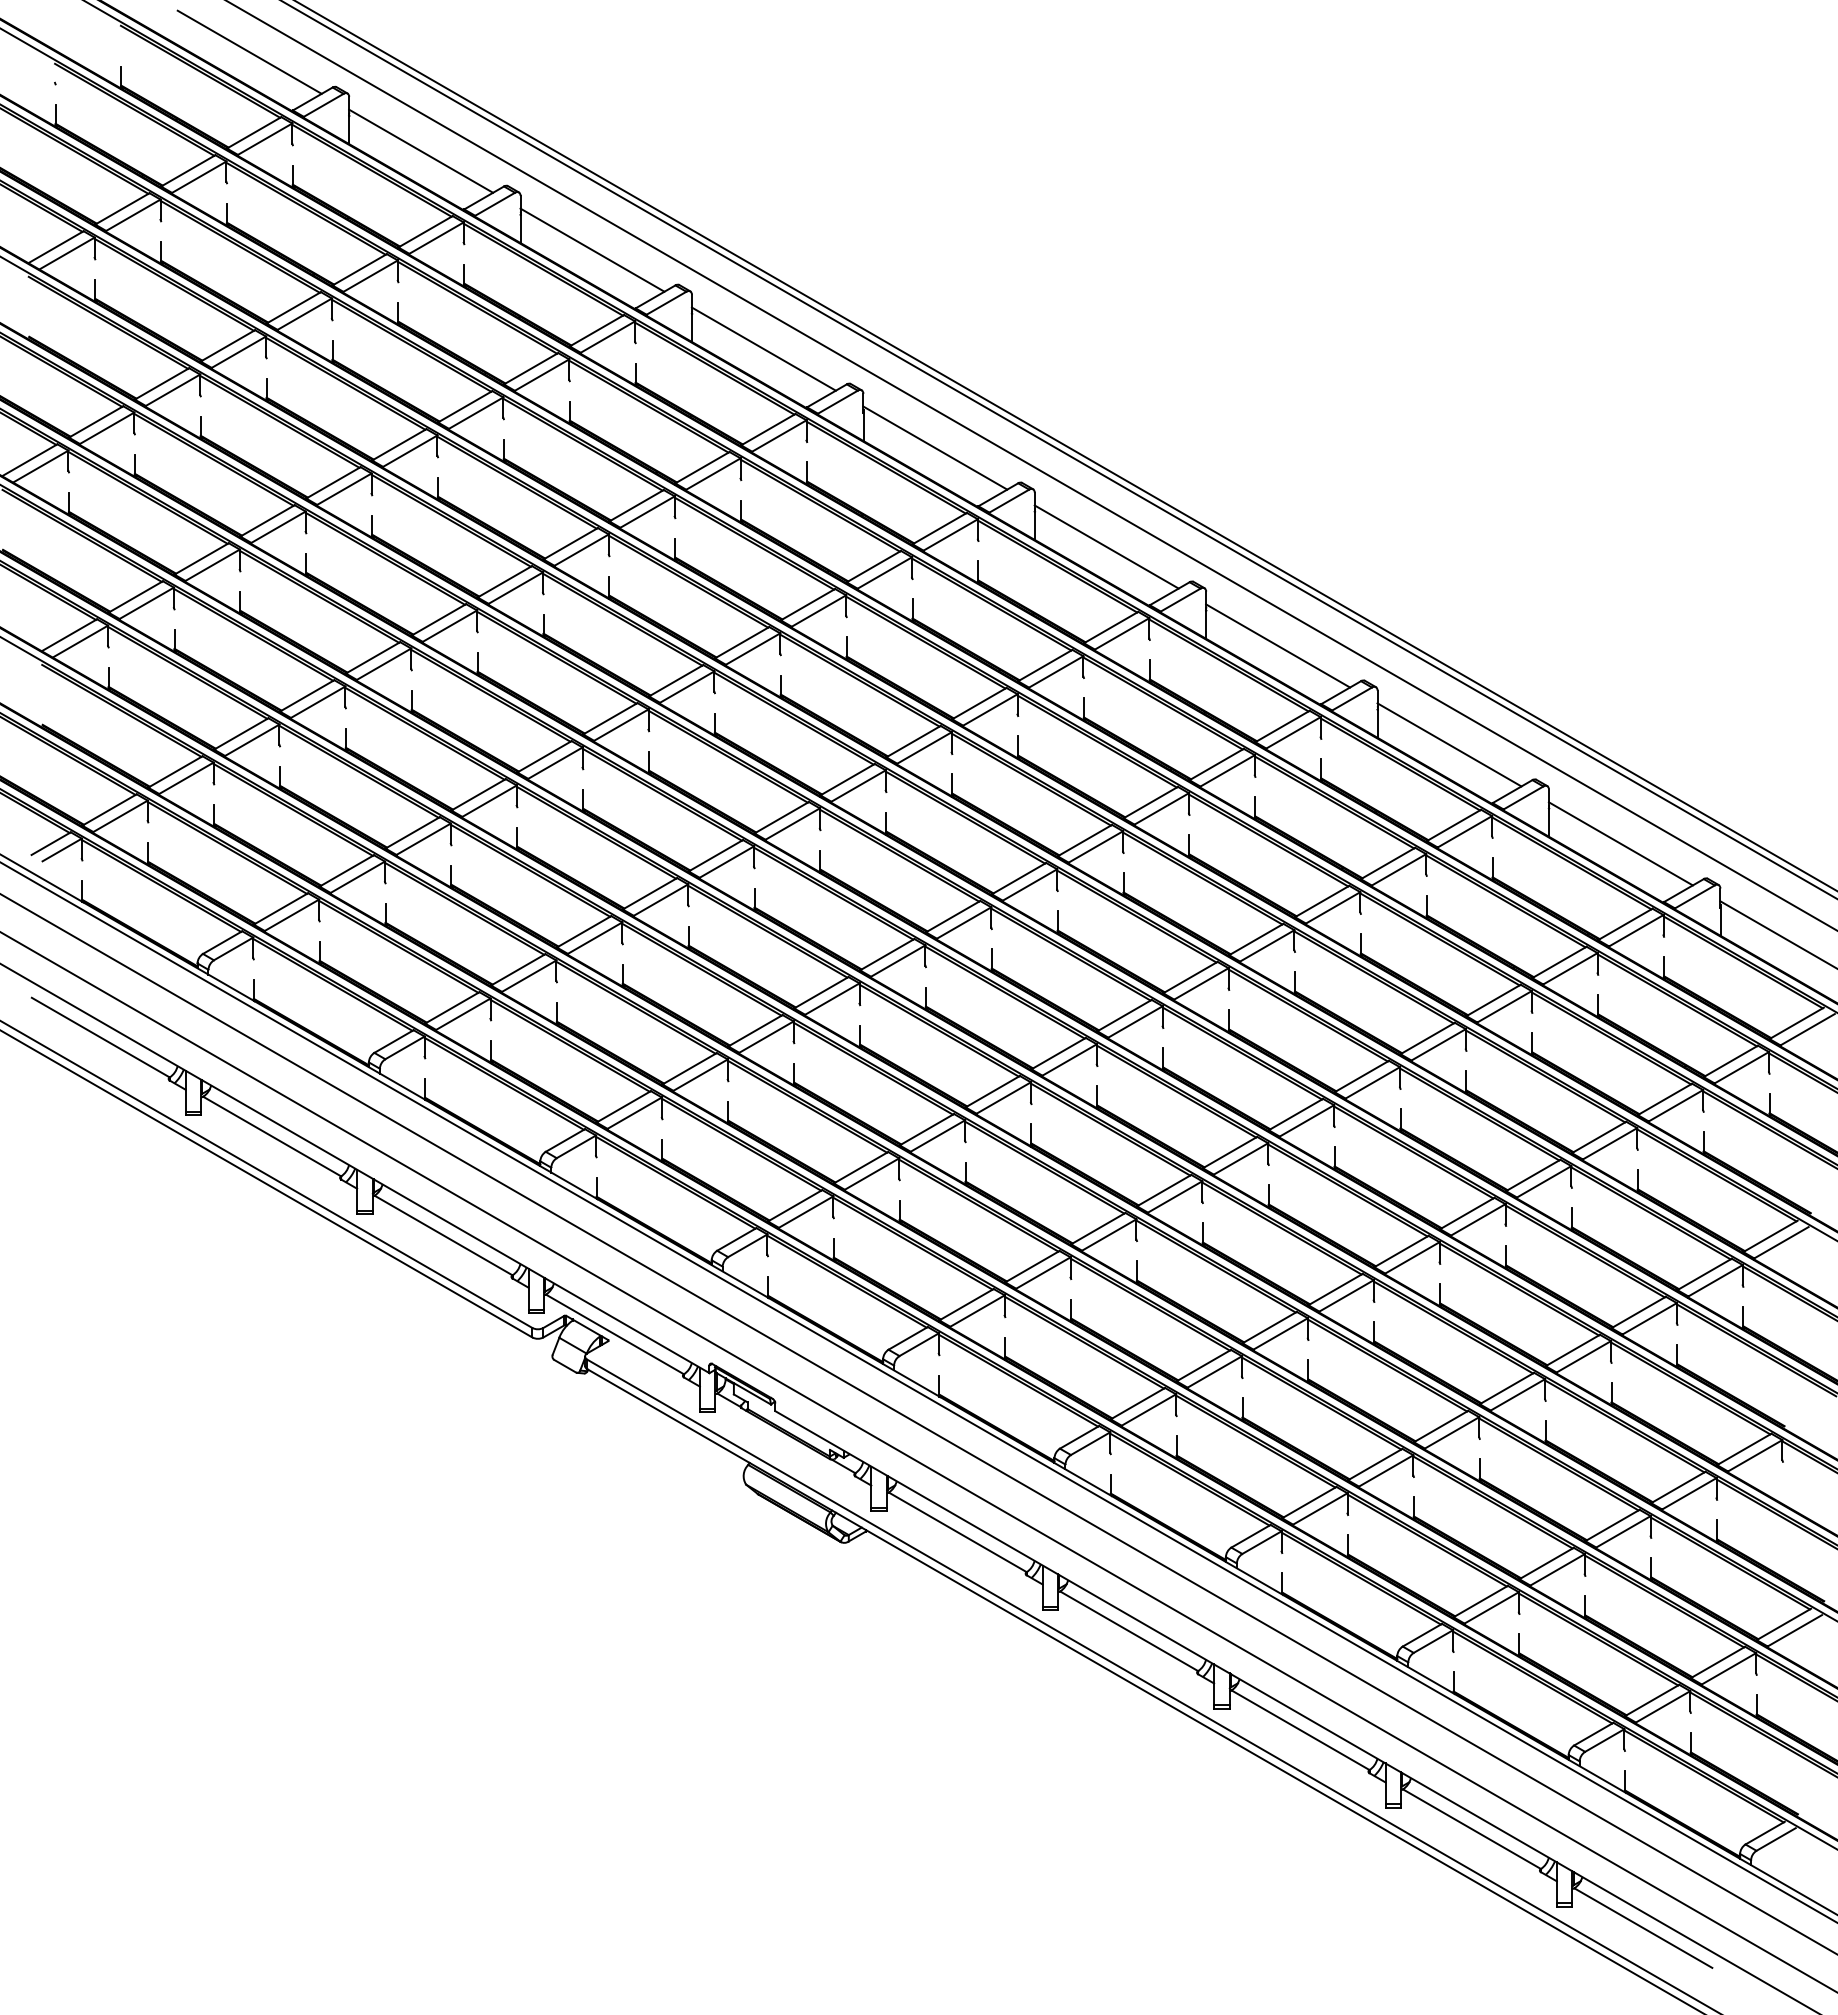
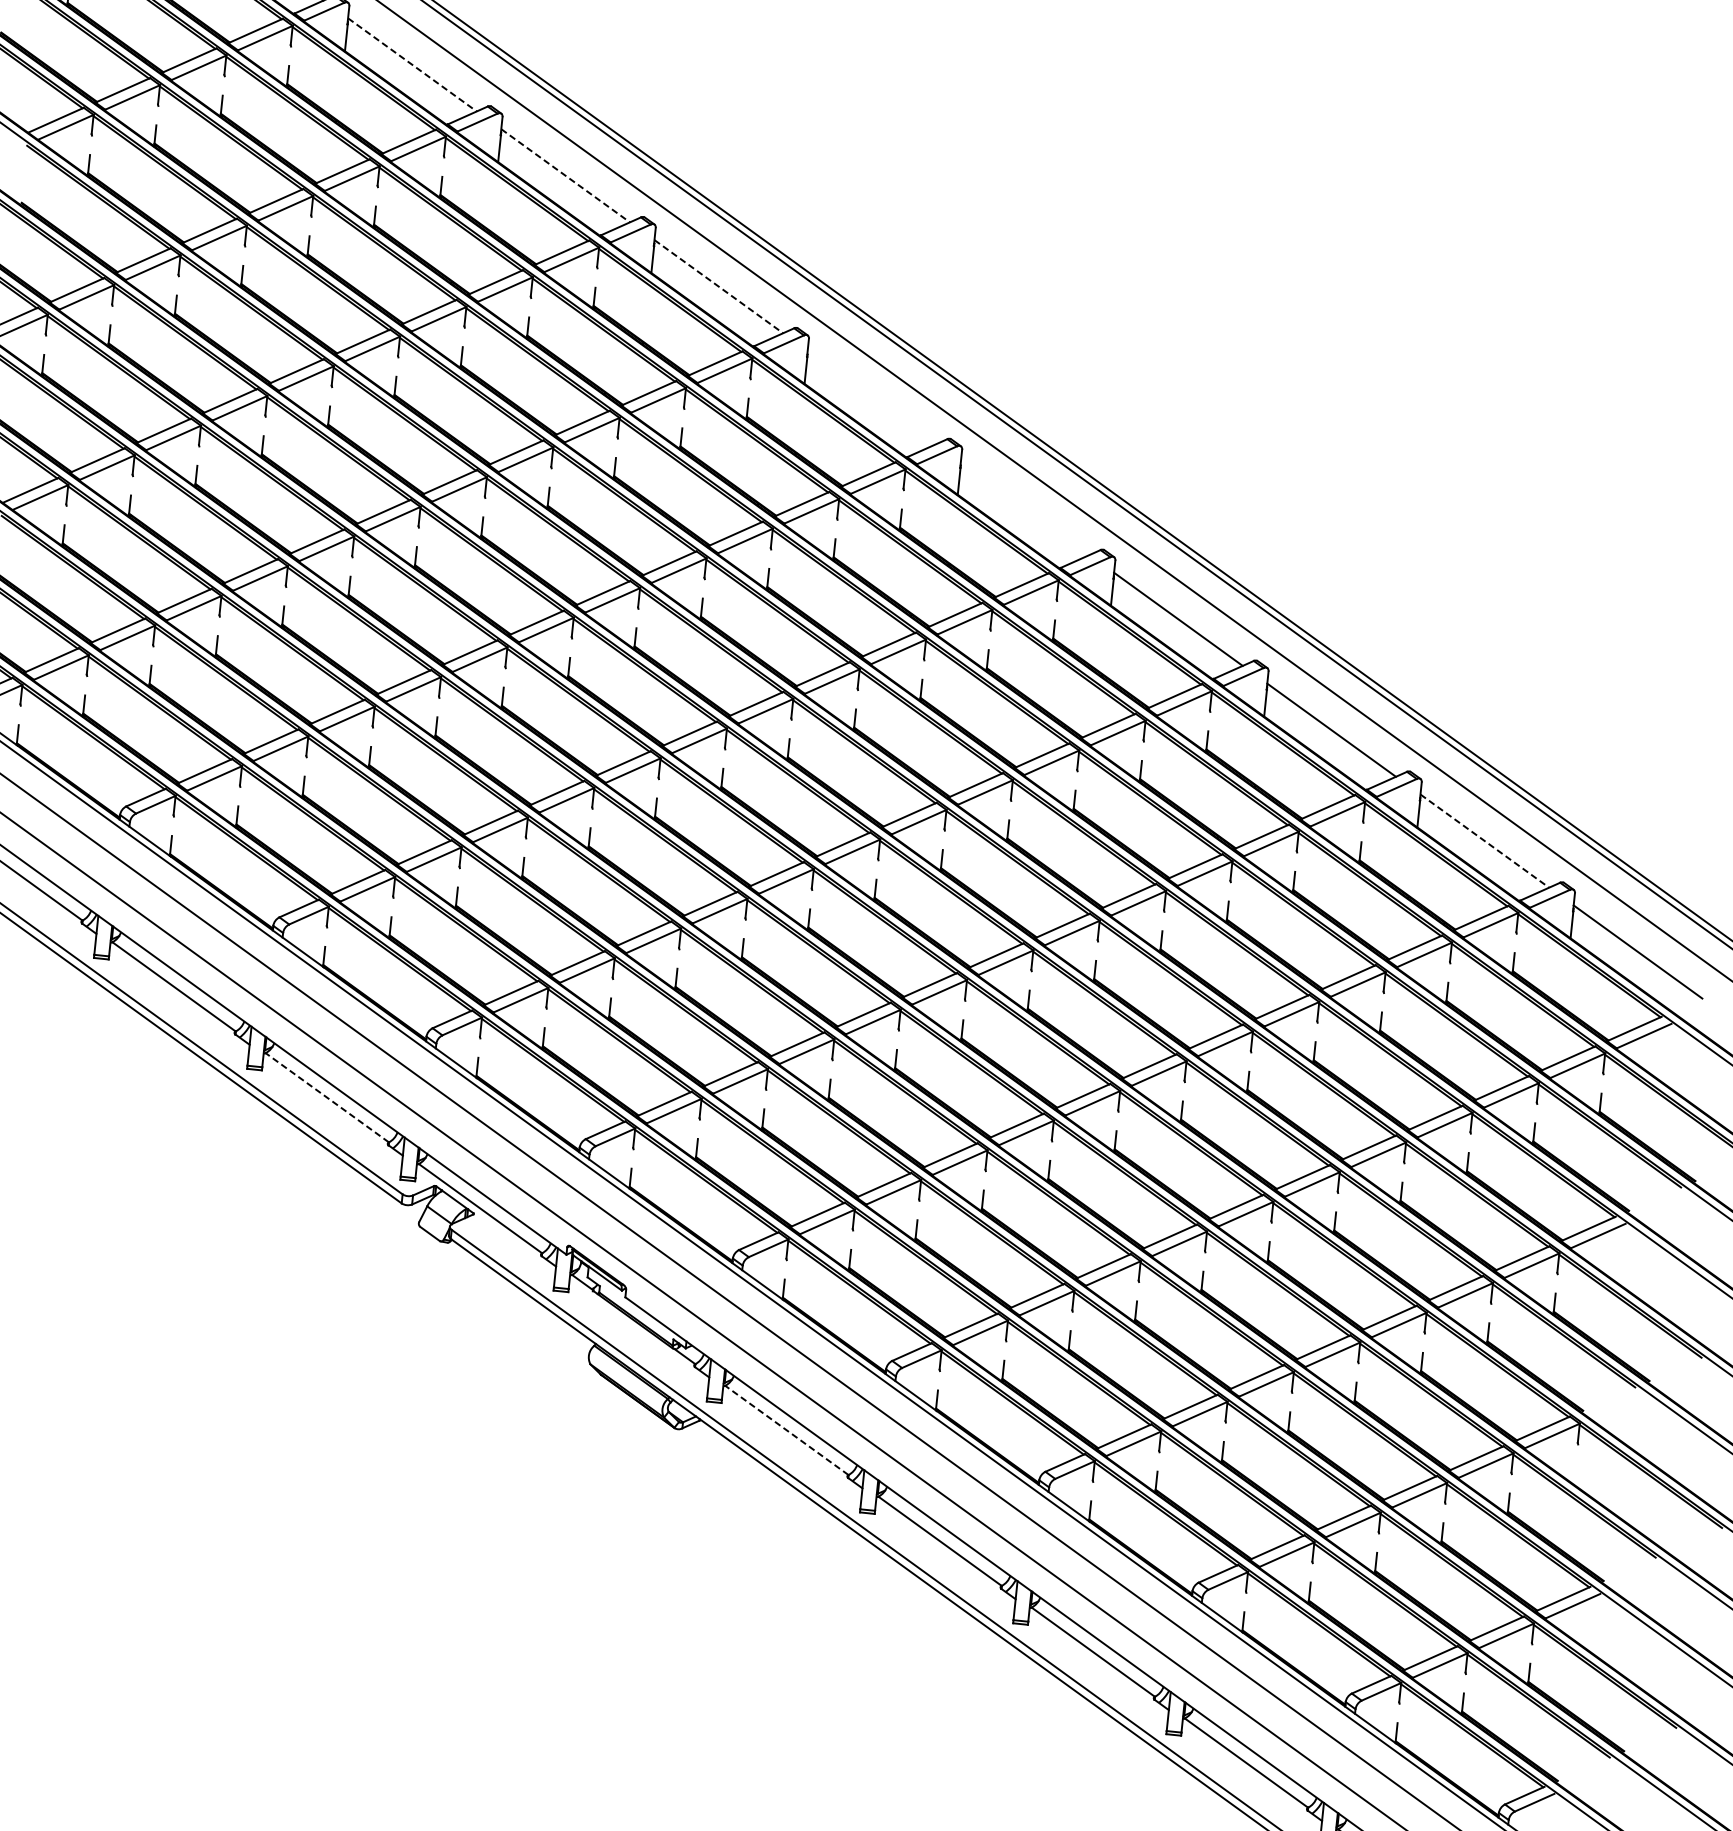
line: (421, 151) -> (412, 65), solid -> dashed
line: (592, 250) -> (565, 176), solid -> dashed
line: (764, 349) -> (719, 287), solid -> dashed
line: (935, 447) -> (872, 397), removed
line: (1106, 546) -> (1025, 507), removed
line: (1621, 844) -> (1485, 841), solid -> dashed
line: (443, 1235) -> (327, 1097), solid -> dashed
line: (957, 1532) -> (786, 1430), solid -> dashed

